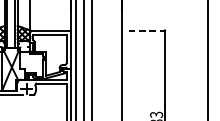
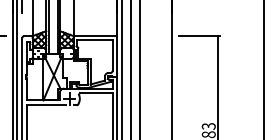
line: (147, 30) -> (199, 36), dashed -> solid

